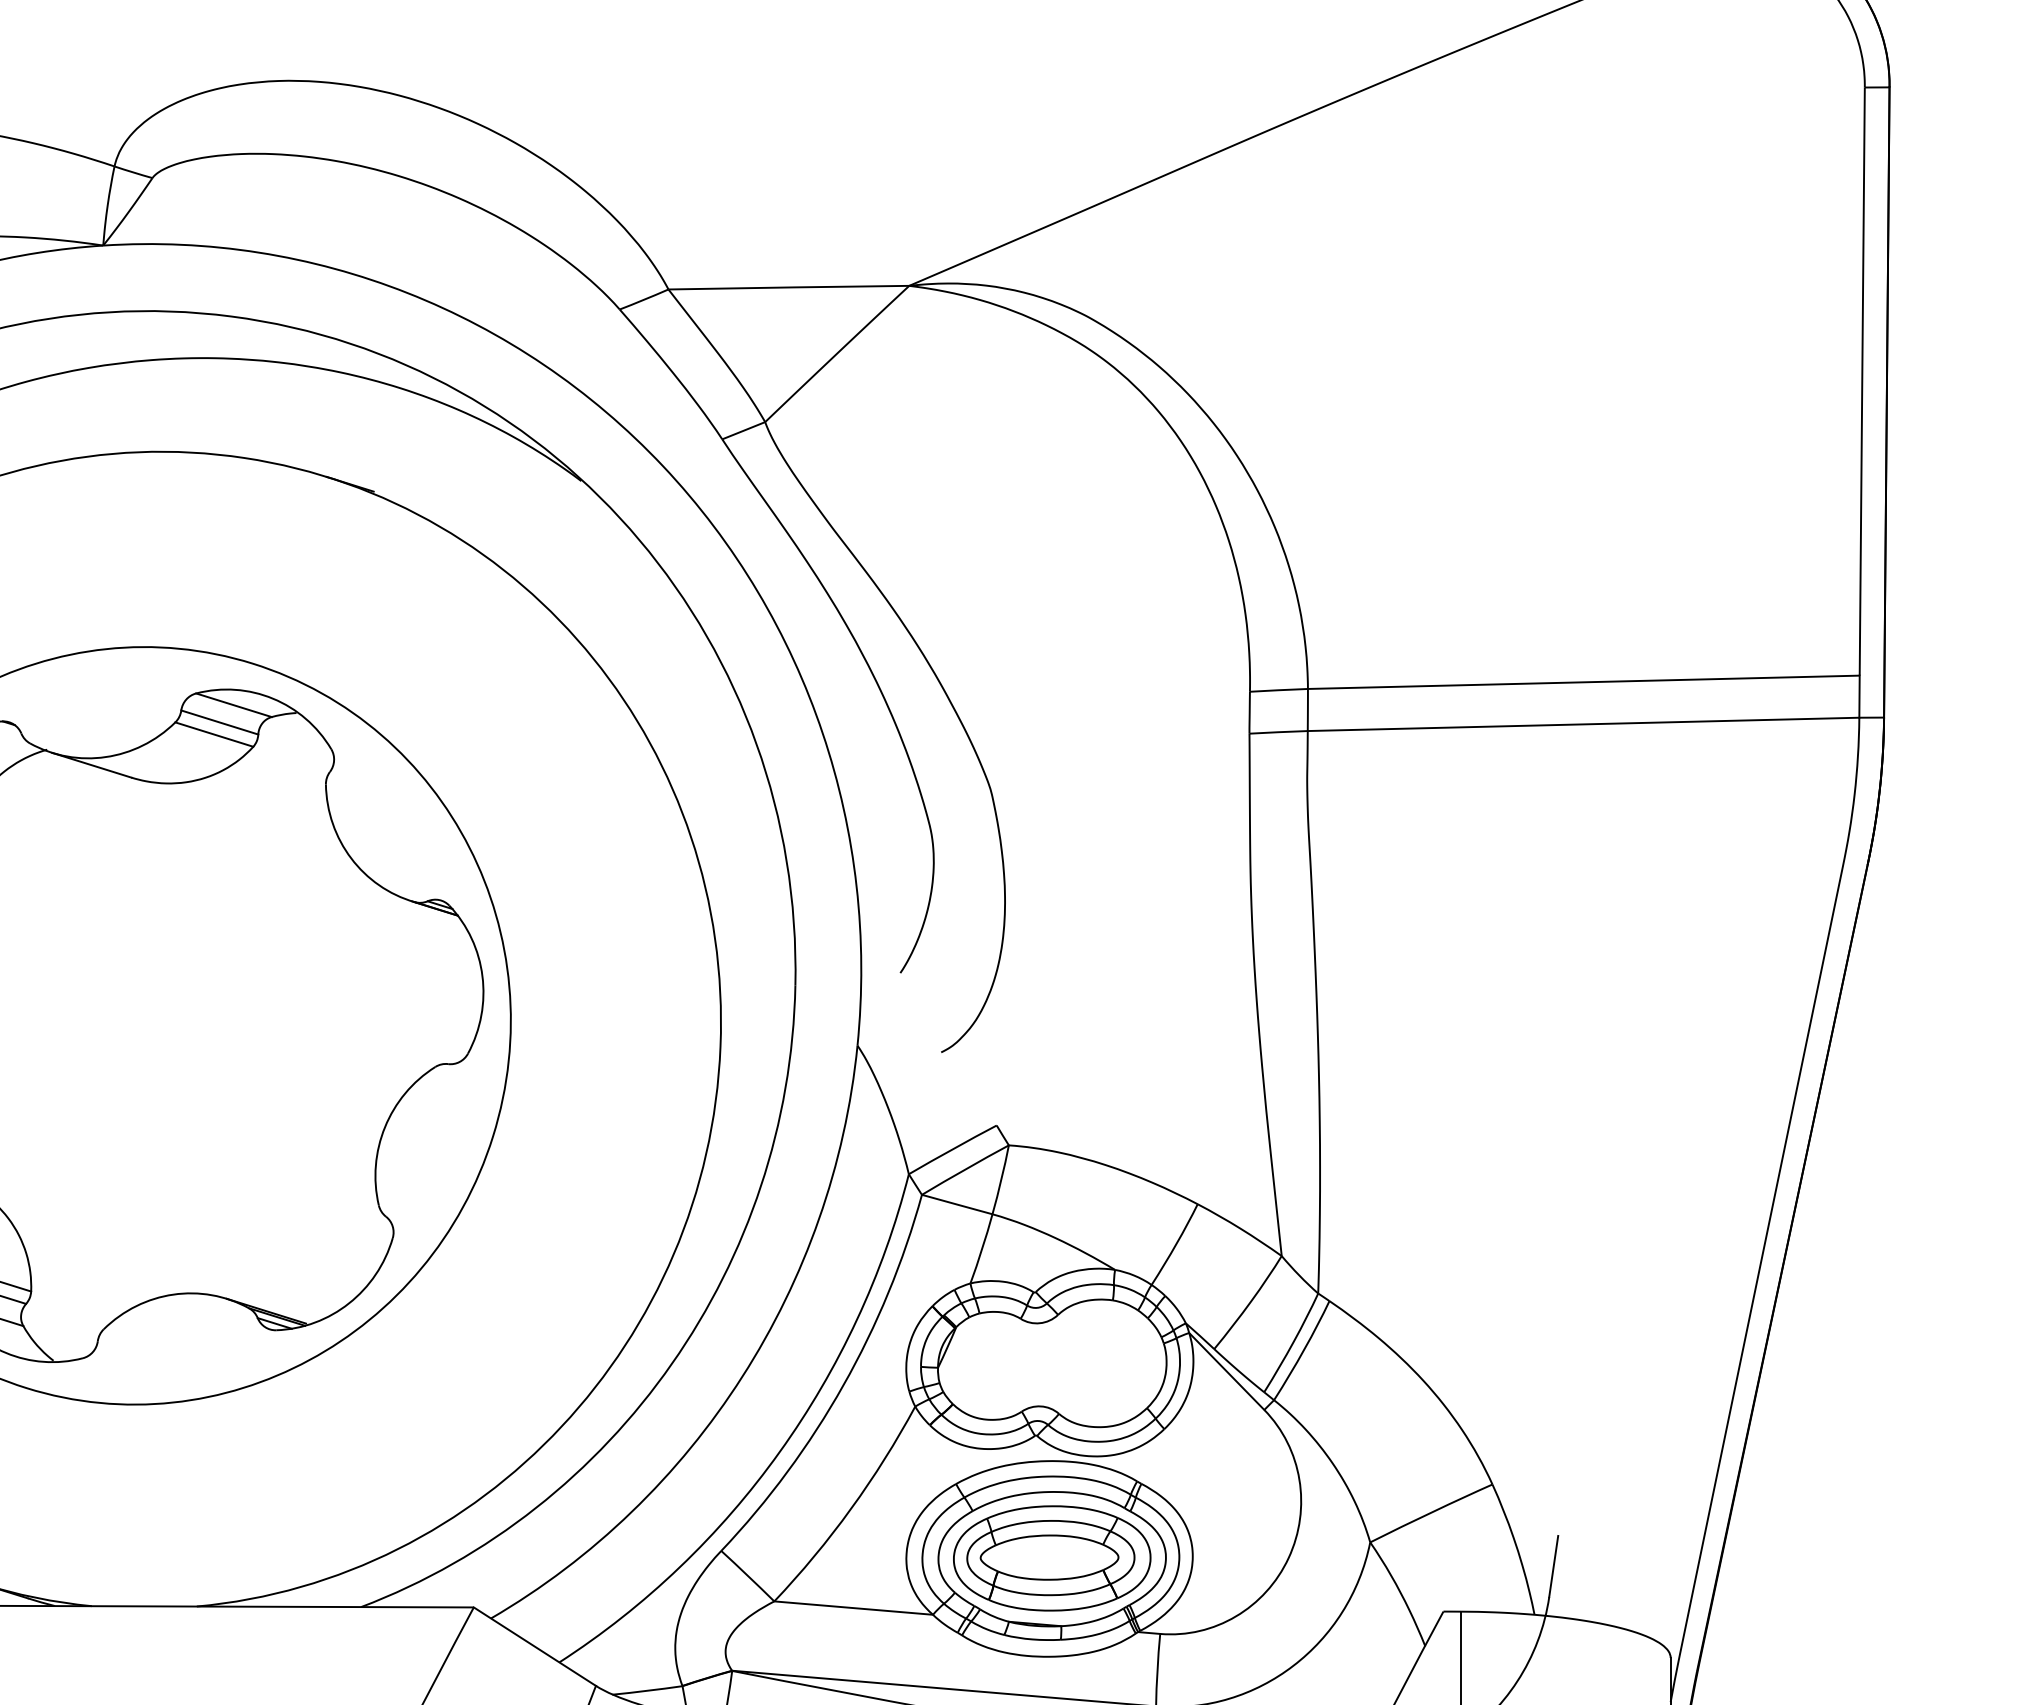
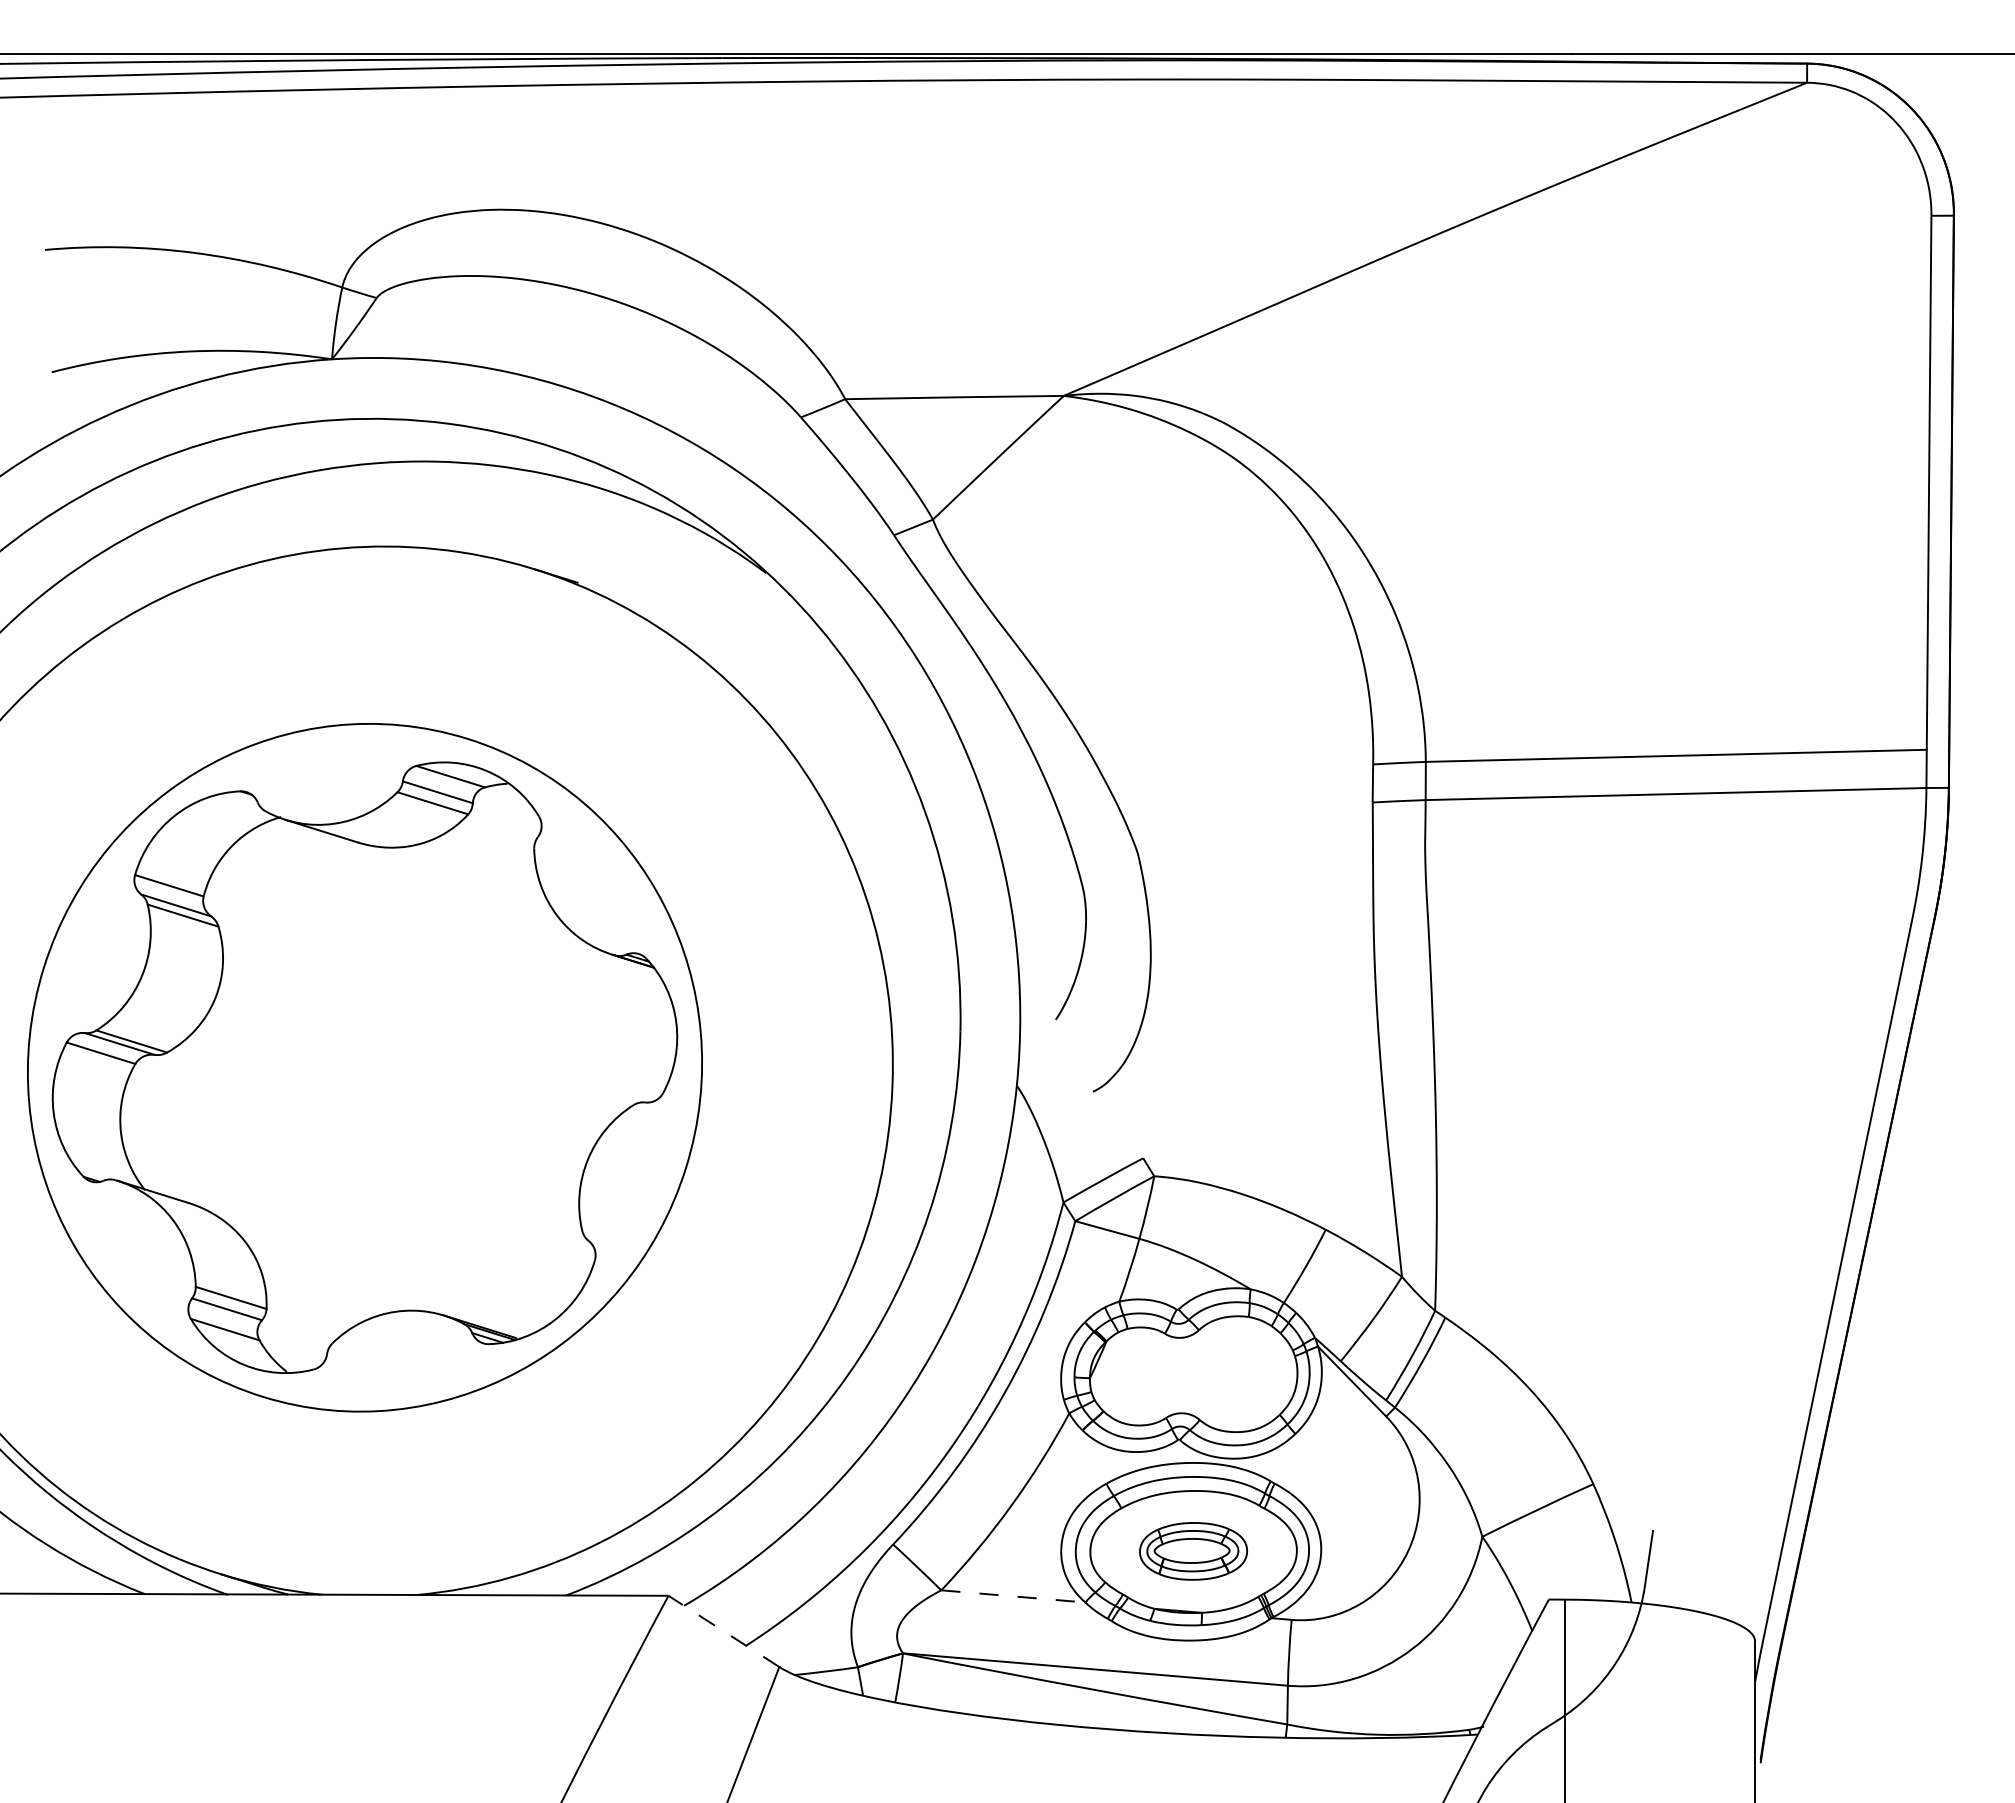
part: (1052, 1558) -> (1193, 1551), size x0.6
line: (853, 1608) -> (1013, 1596), solid -> dashed
line: (534, 1646) -> (723, 1631), solid -> dashed

